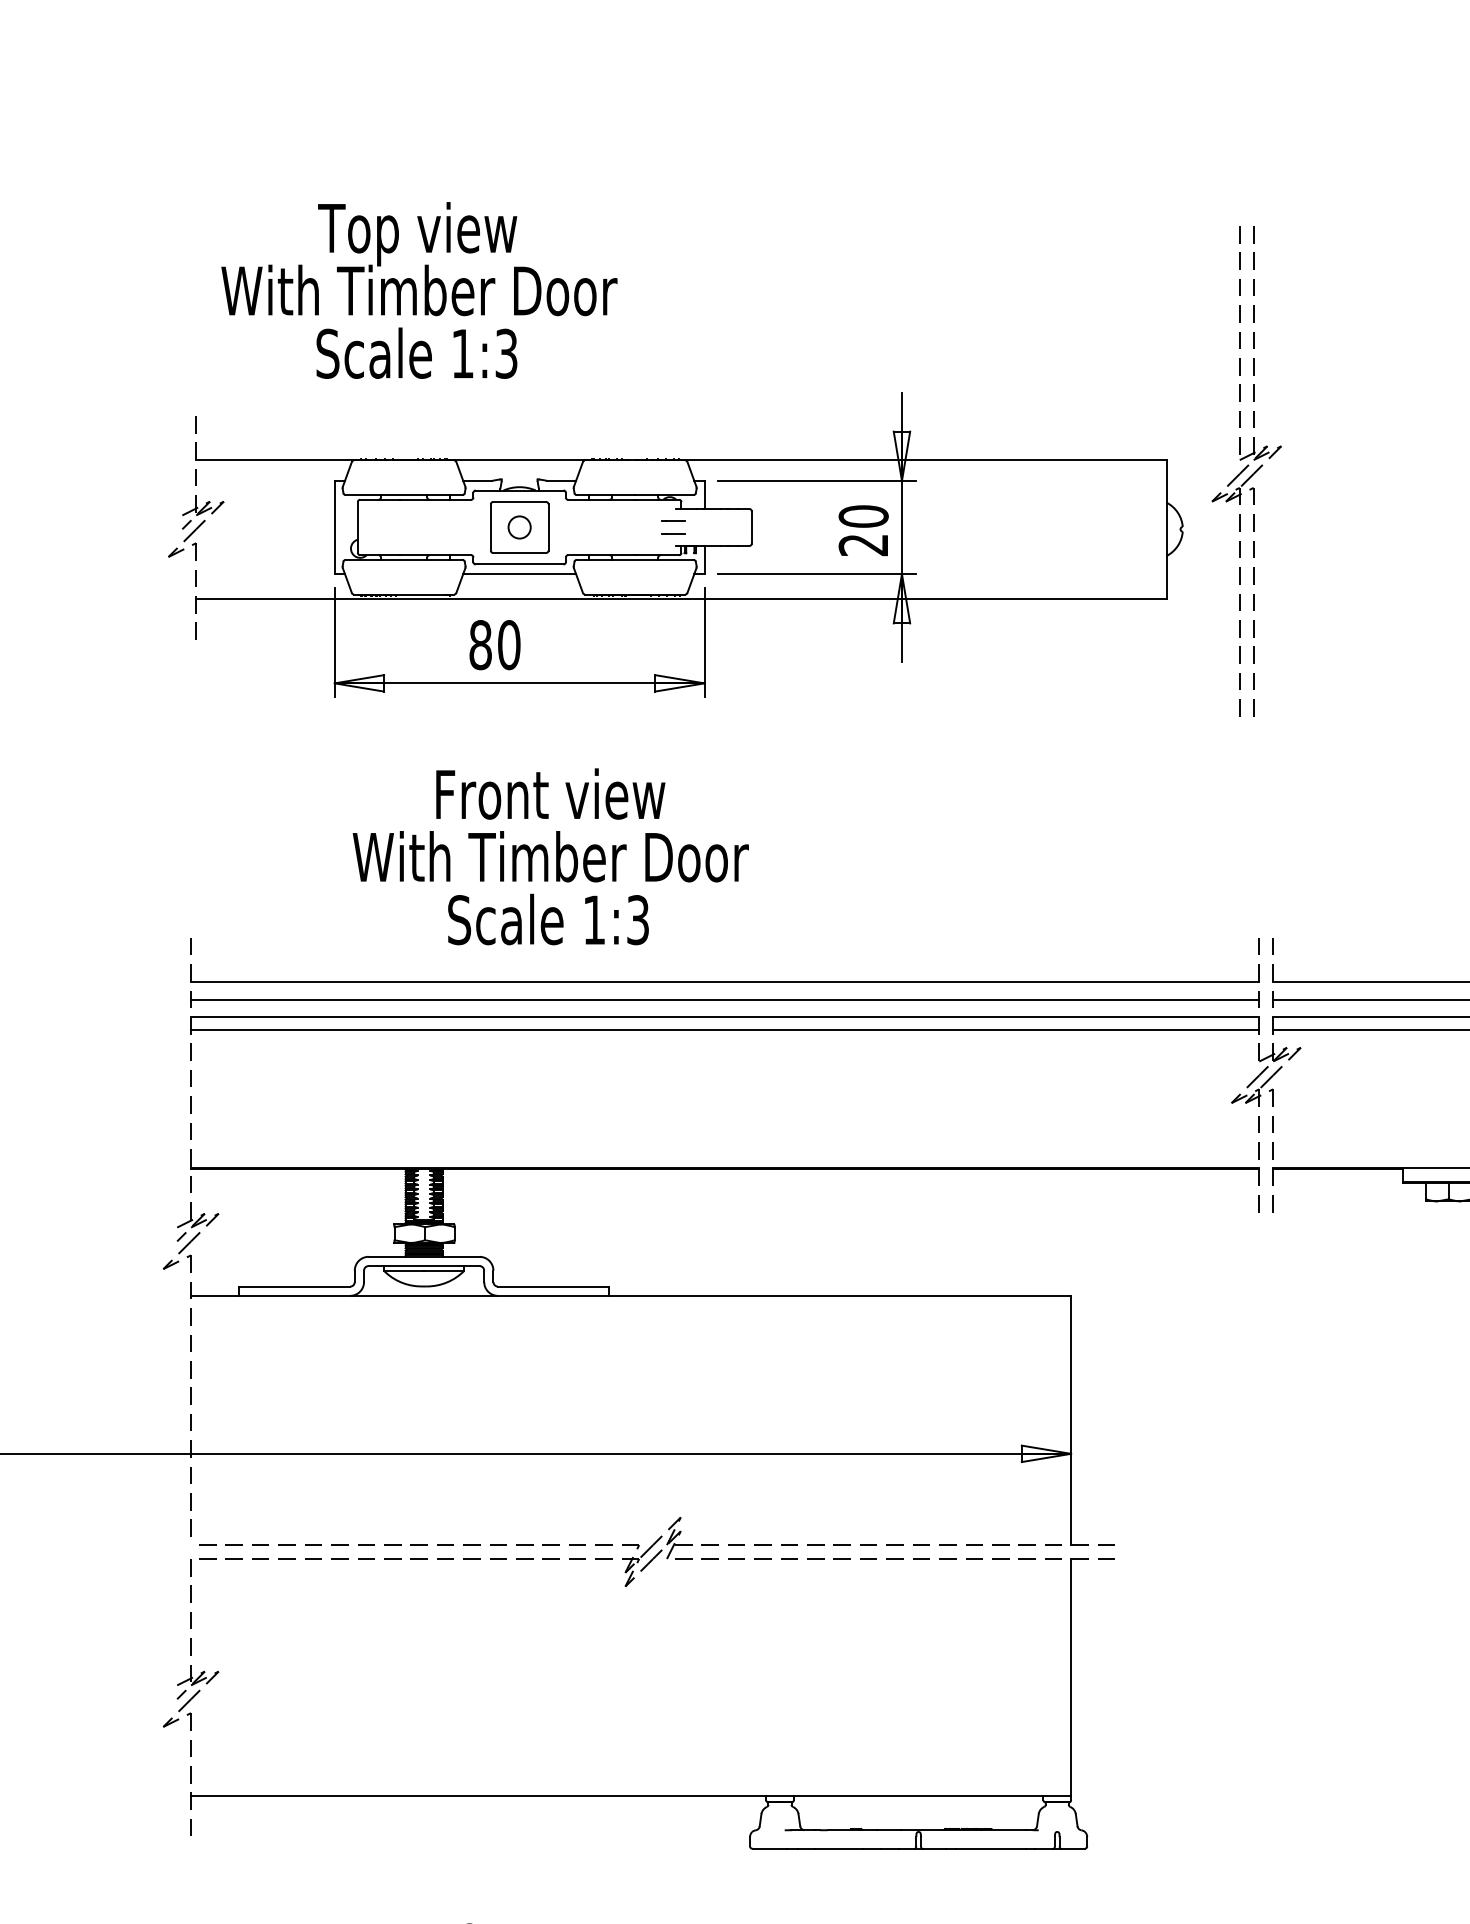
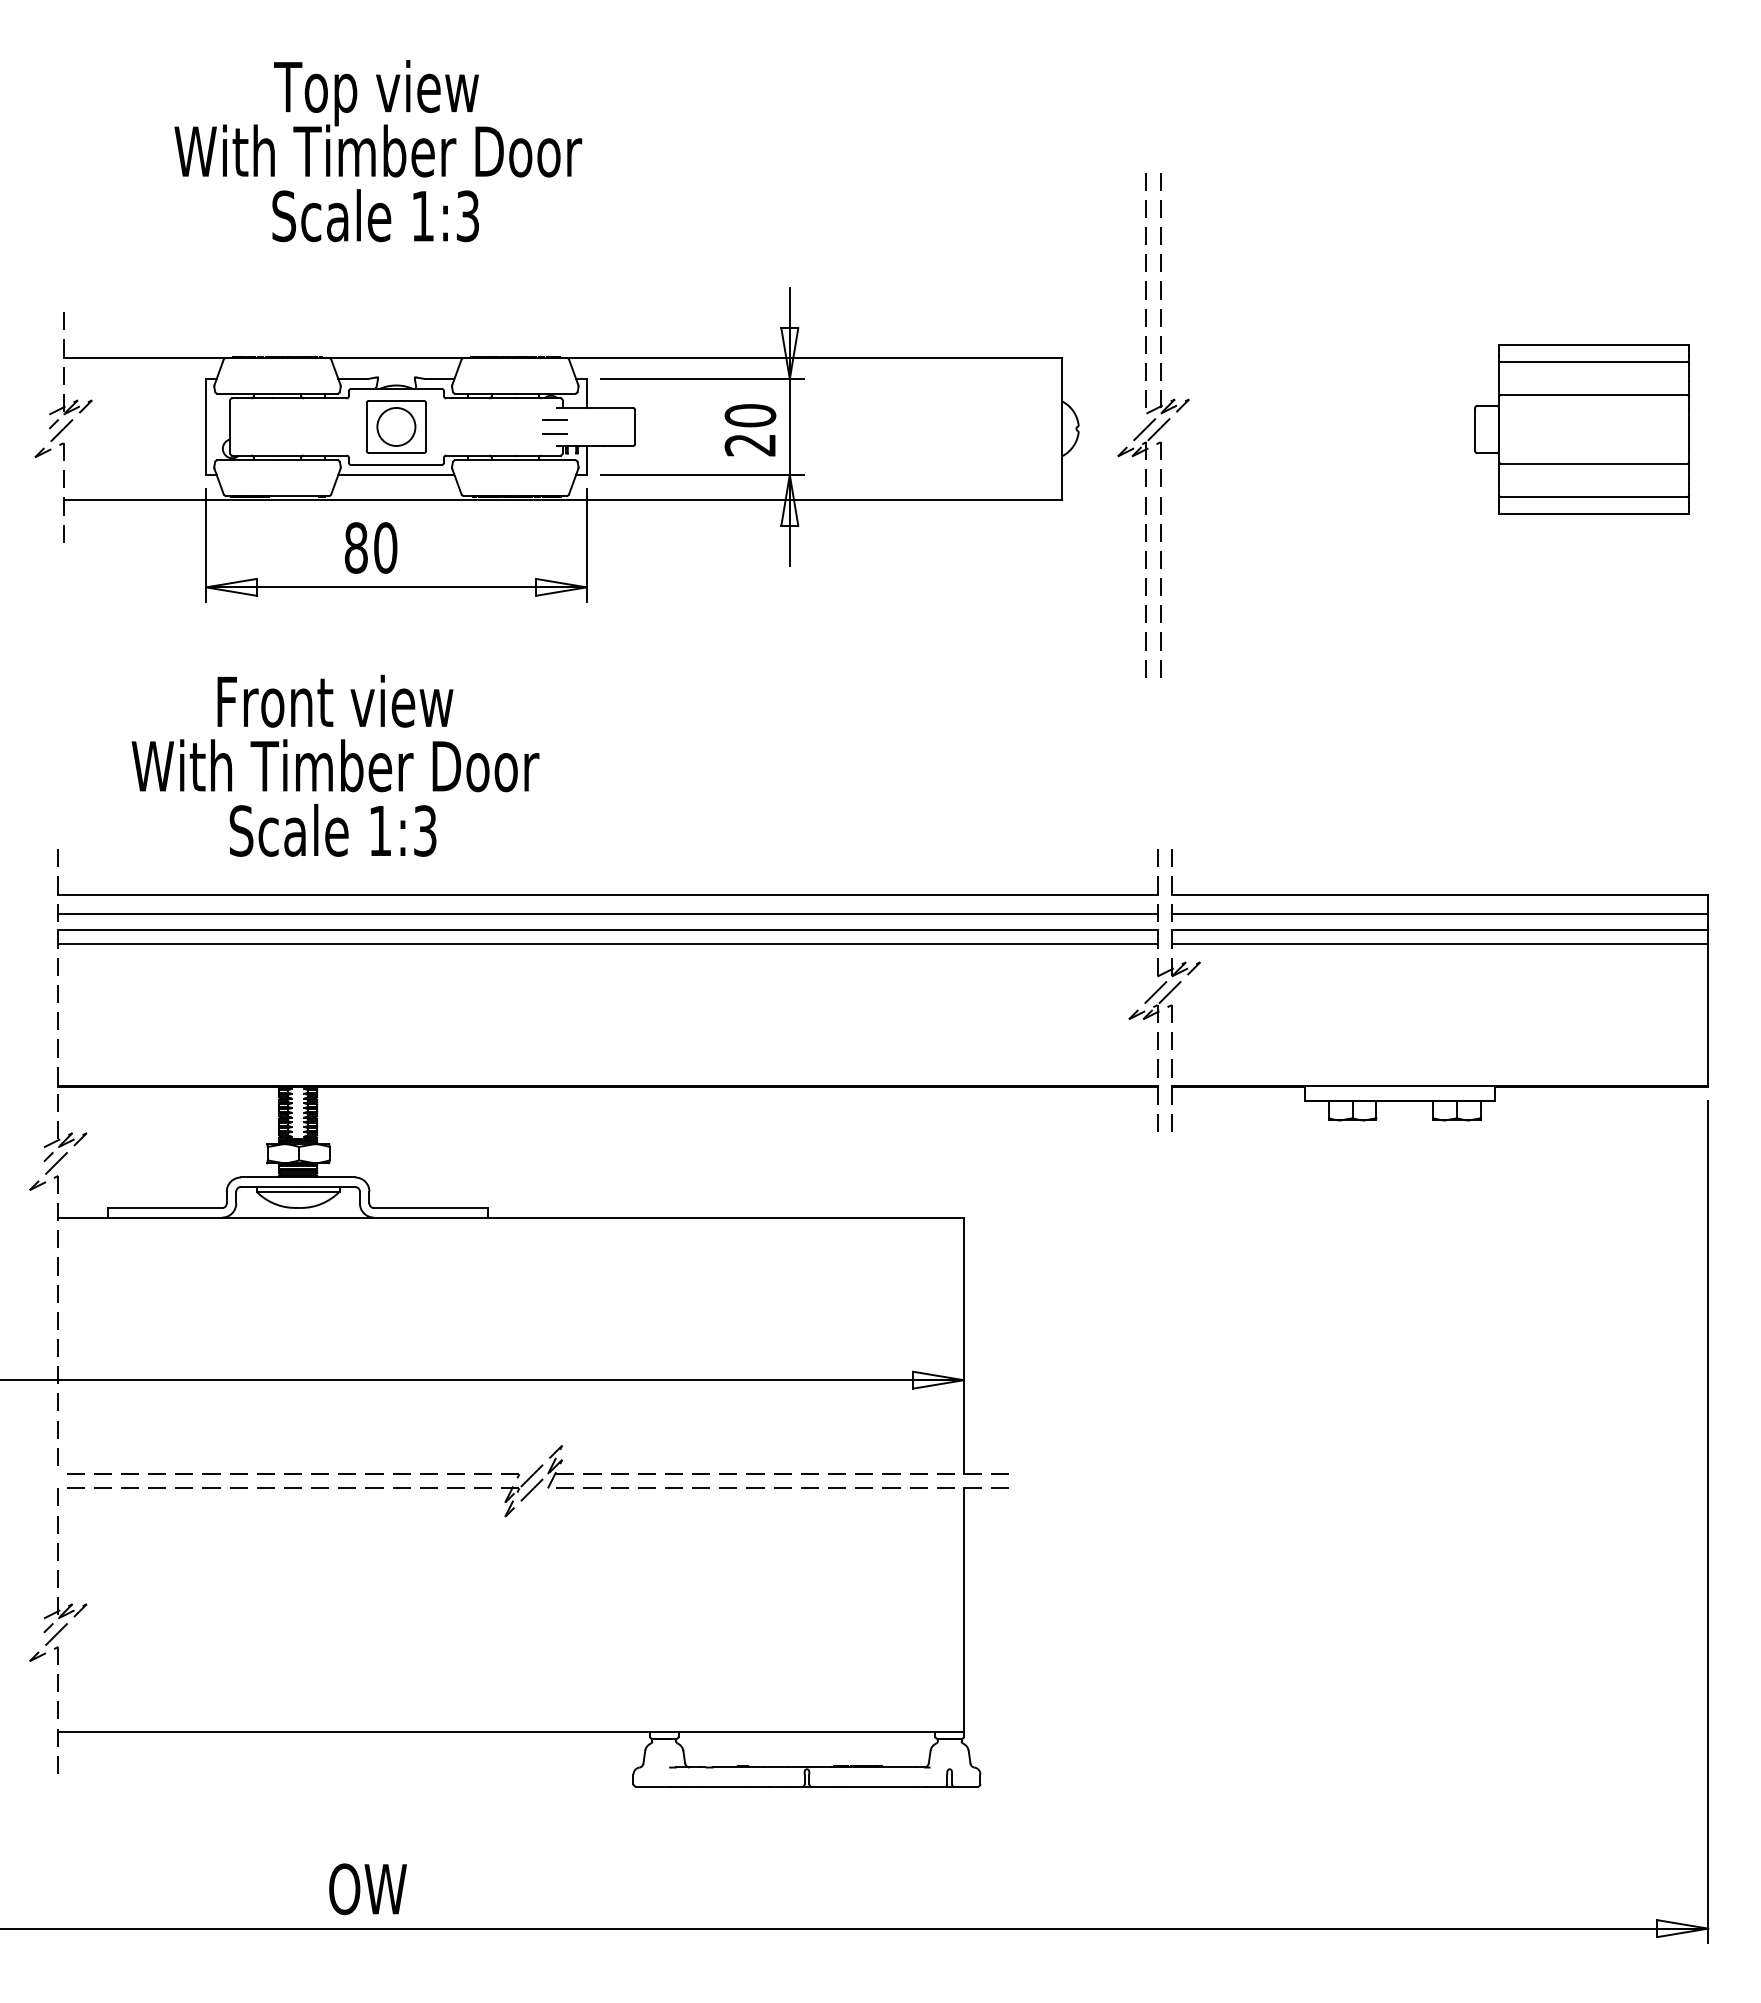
text: (419, 290) -> (378, 151), moved
part: (1246, 471) -> (1153, 425), moved
circle: (519, 527) -> (396, 426), size x1.67
text: (550, 856) -> (335, 765), moved

